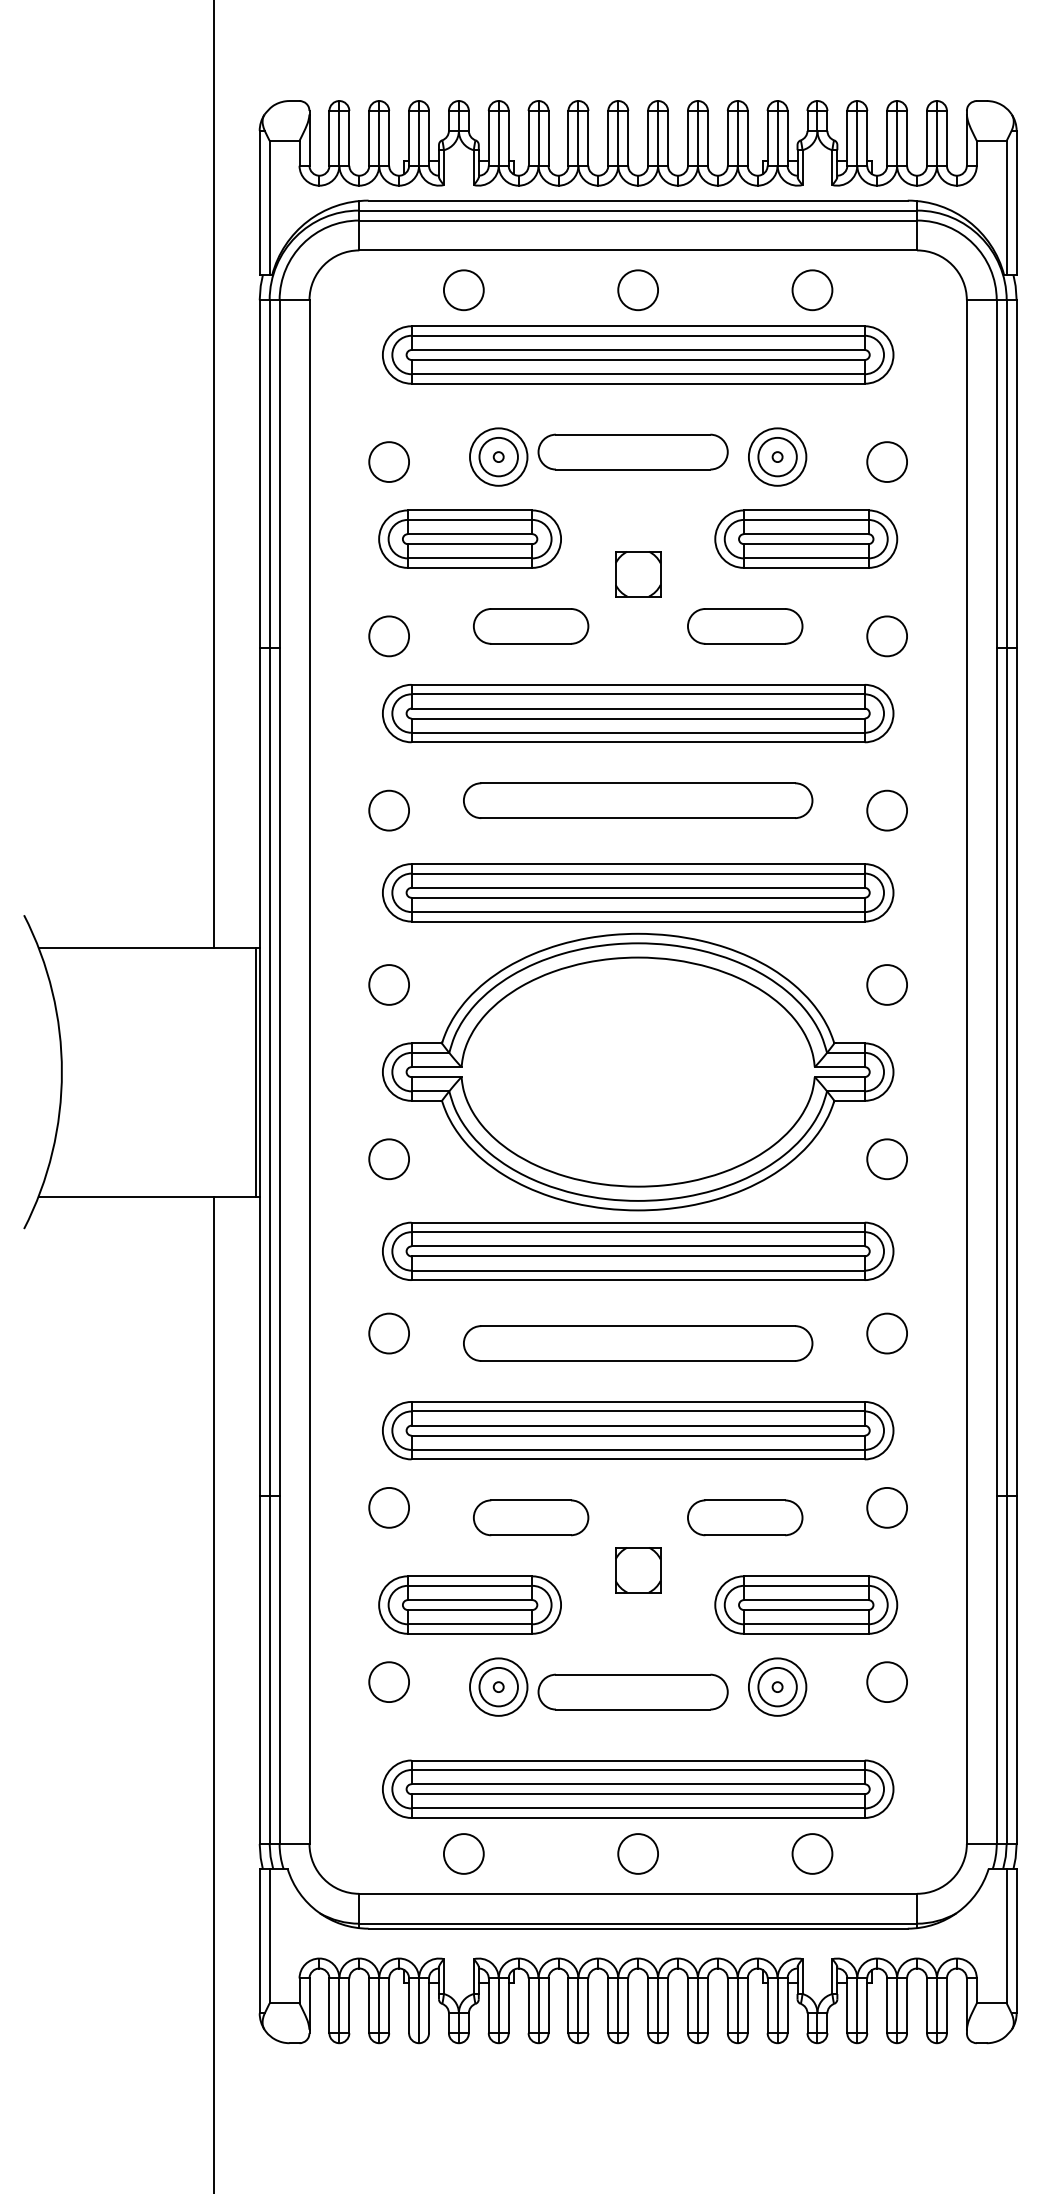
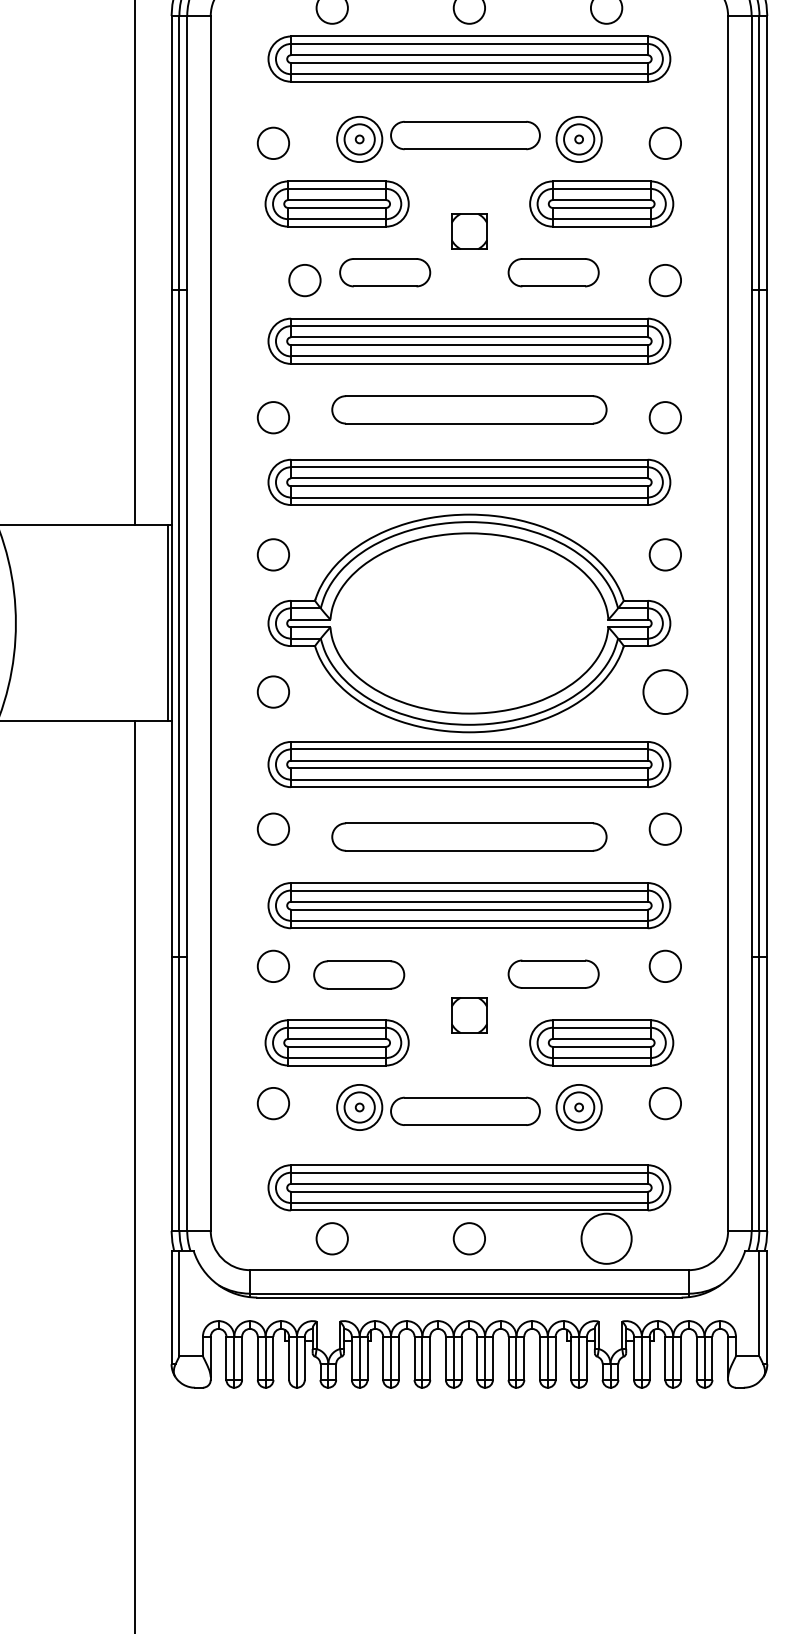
circle: (388, 636) -> (304, 280), moved
circle: (887, 1159) -> (665, 692), size x1.4
part: (531, 1517) -> (359, 974), moved
circle: (812, 1853) -> (606, 1238), size x1.6

